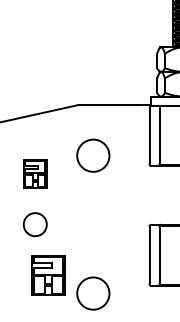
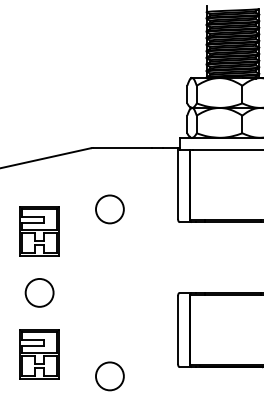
circle: (92, 155) -> (109, 209), size x0.71
part: (35, 173) -> (39, 231), size x1.43
part: (48, 275) -> (39, 354), moved
circle: (92, 293) -> (109, 376), size x0.71

